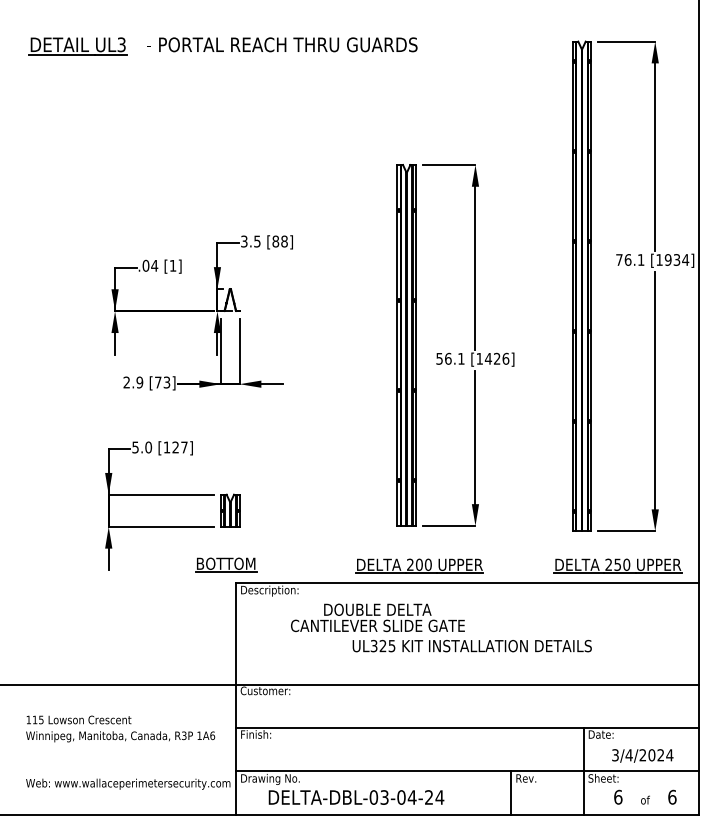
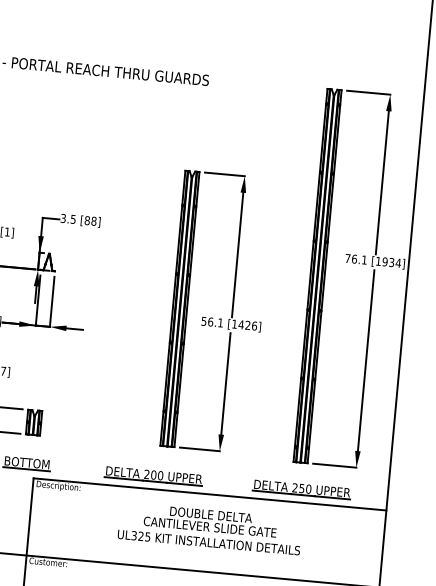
part: (419, 565) -> (153, 475), moved
part: (617, 565) -> (301, 489), moved
text: (377, 617) -> (210, 520), moved

